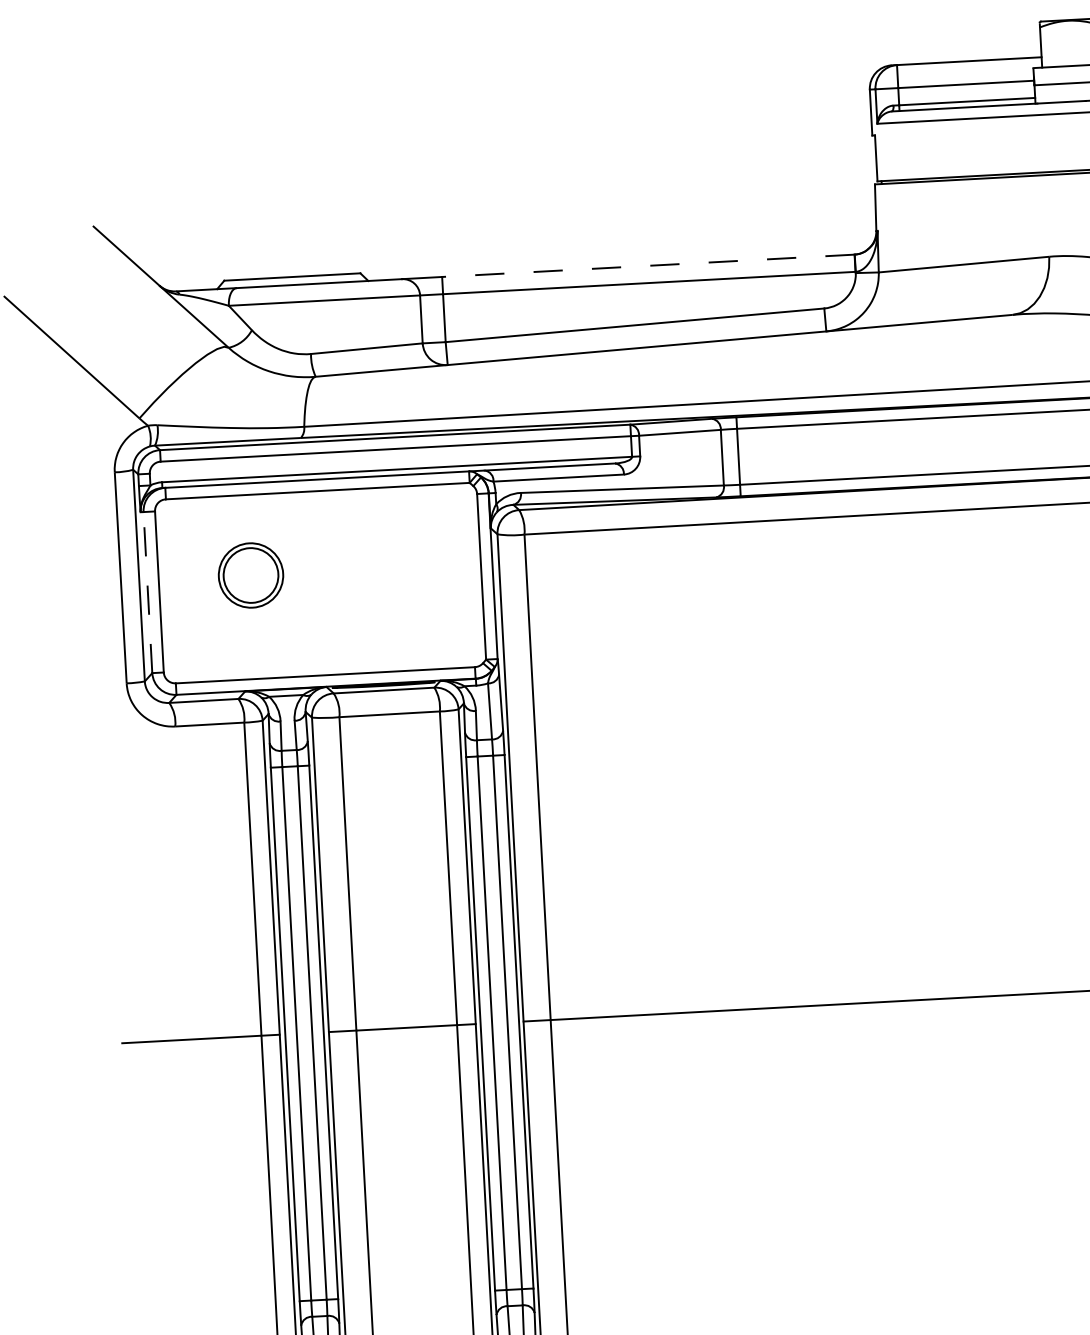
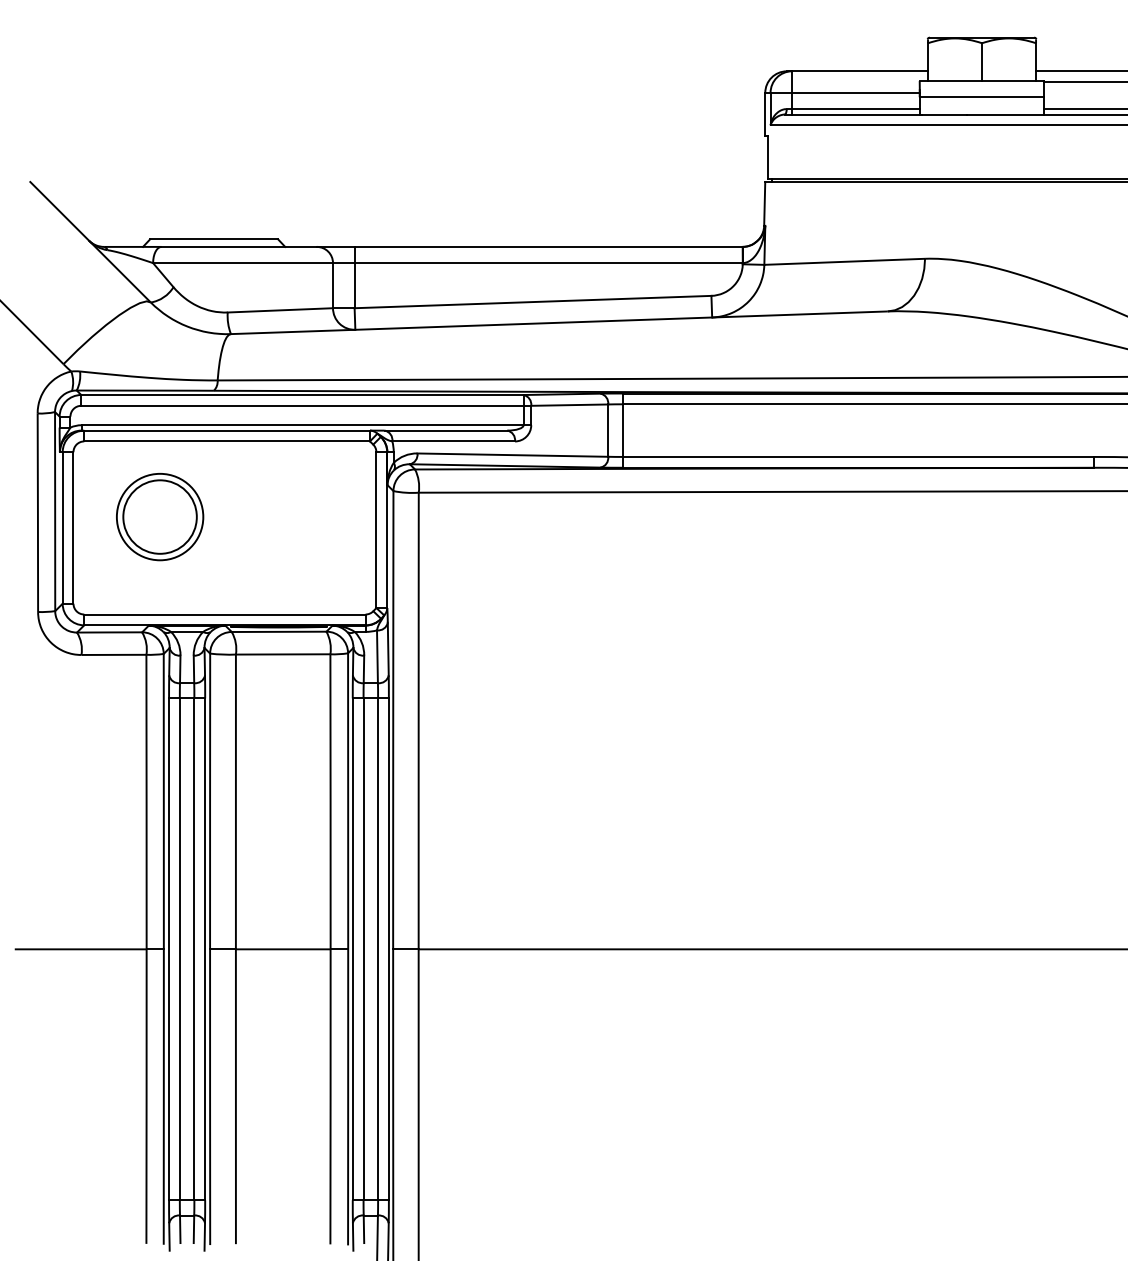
line: (648, 265) -> (548, 246), dashed -> solid
part: (251, 575) -> (160, 517), size x1.43
line: (147, 592) -> (62, 527), dashed -> solid

